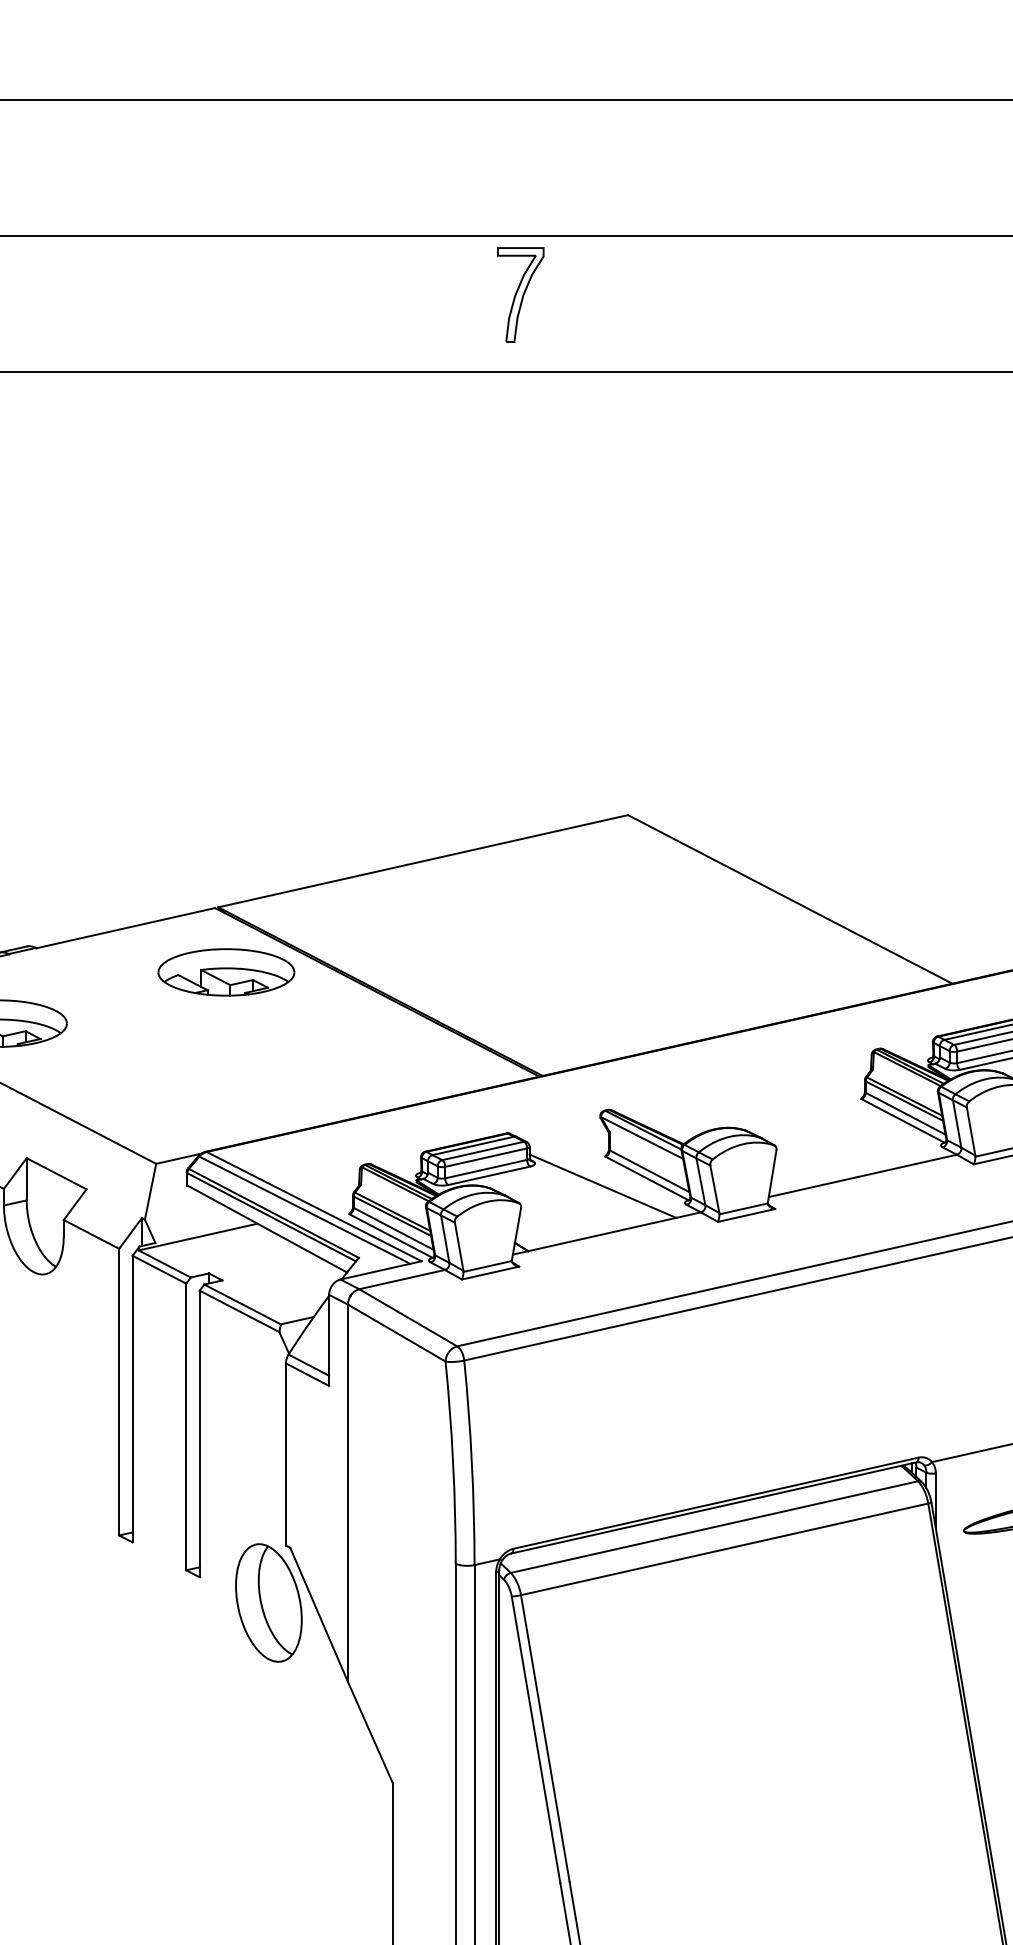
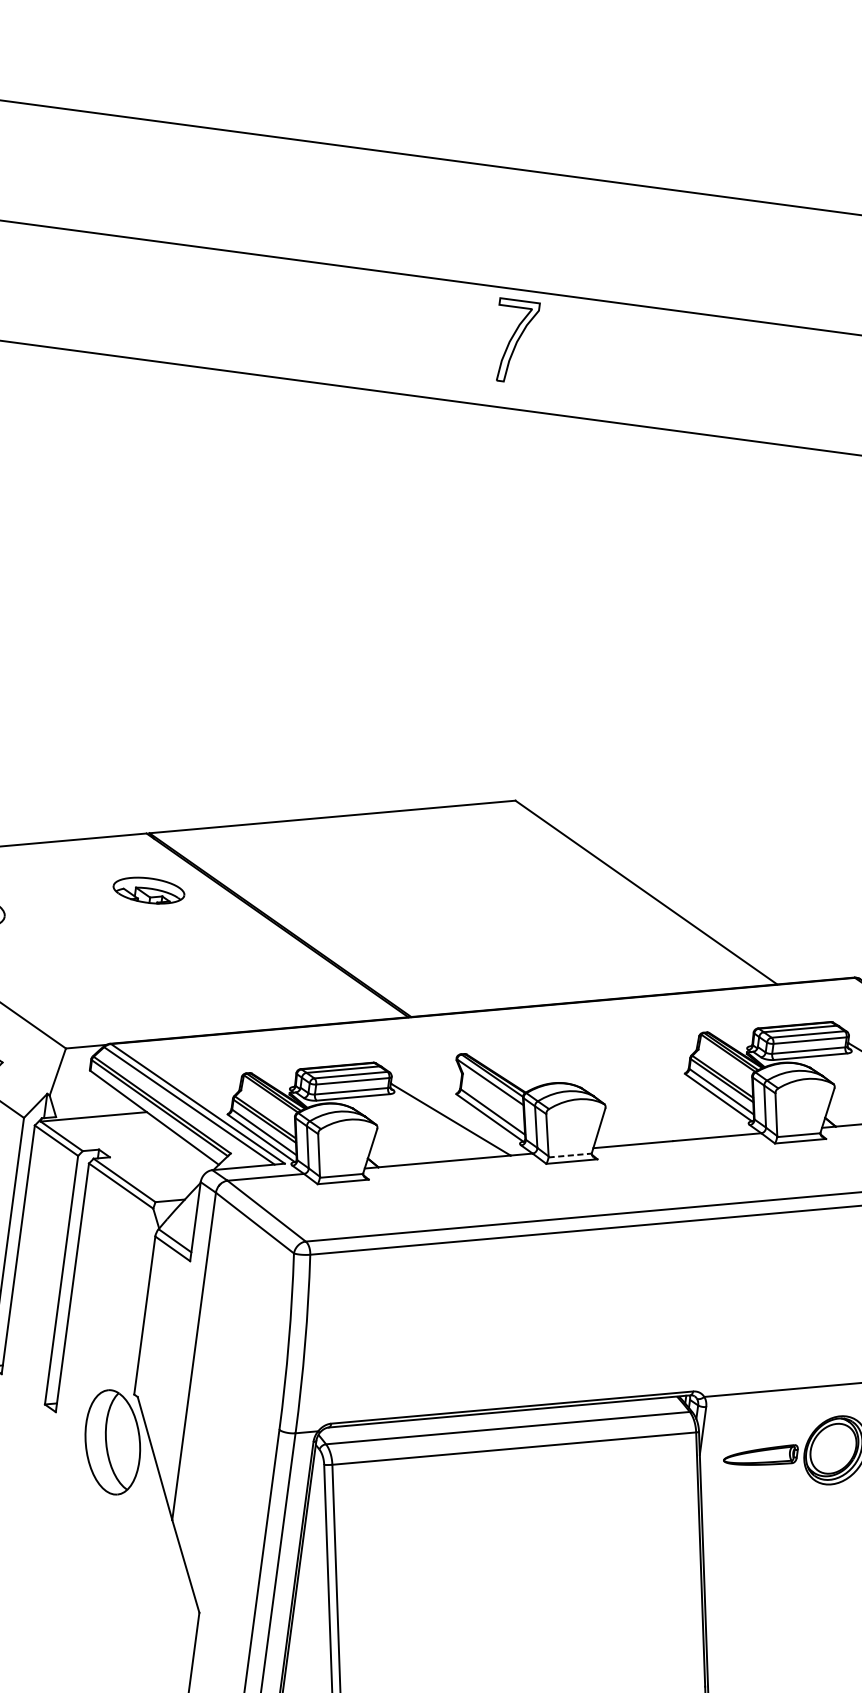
part: (520, 294) -> (514, 341), moved
part: (226, 972) -> (149, 890), size x0.6
line: (743, 1208) -> (570, 1155), solid -> dashed

